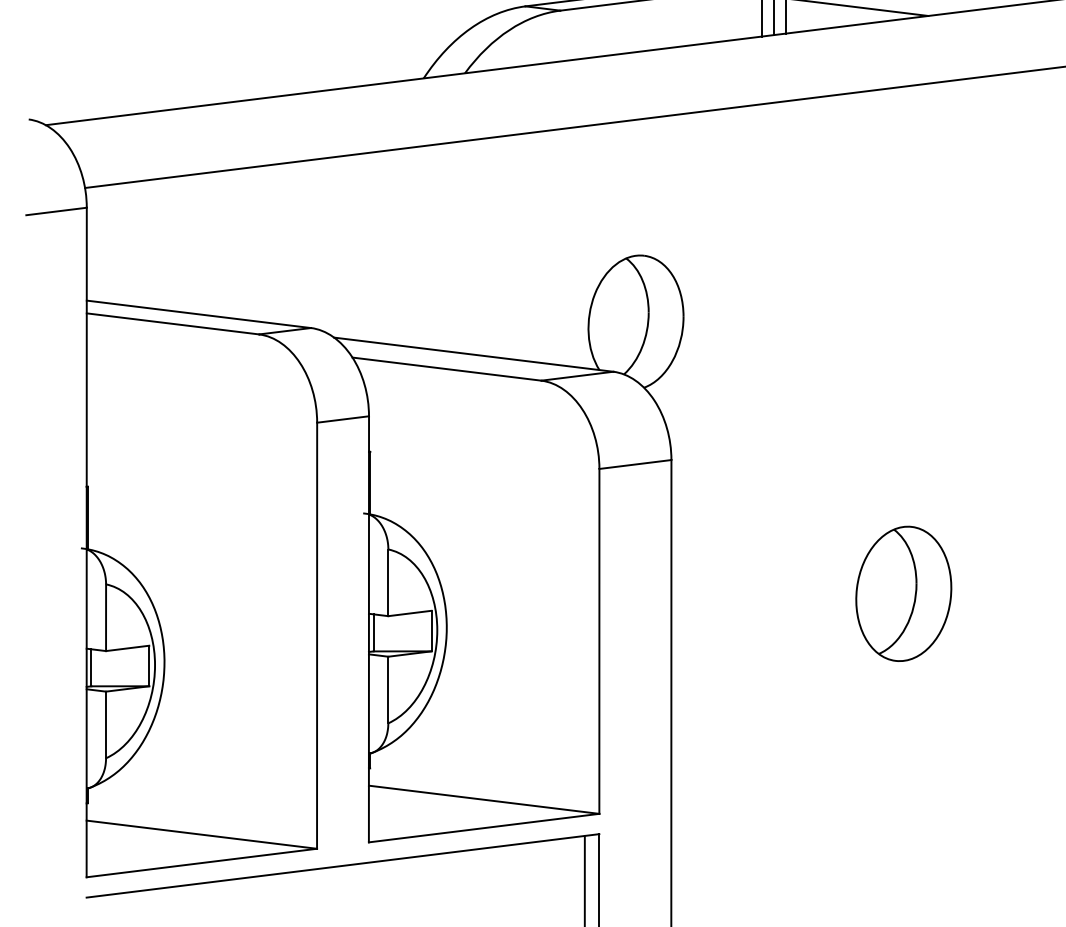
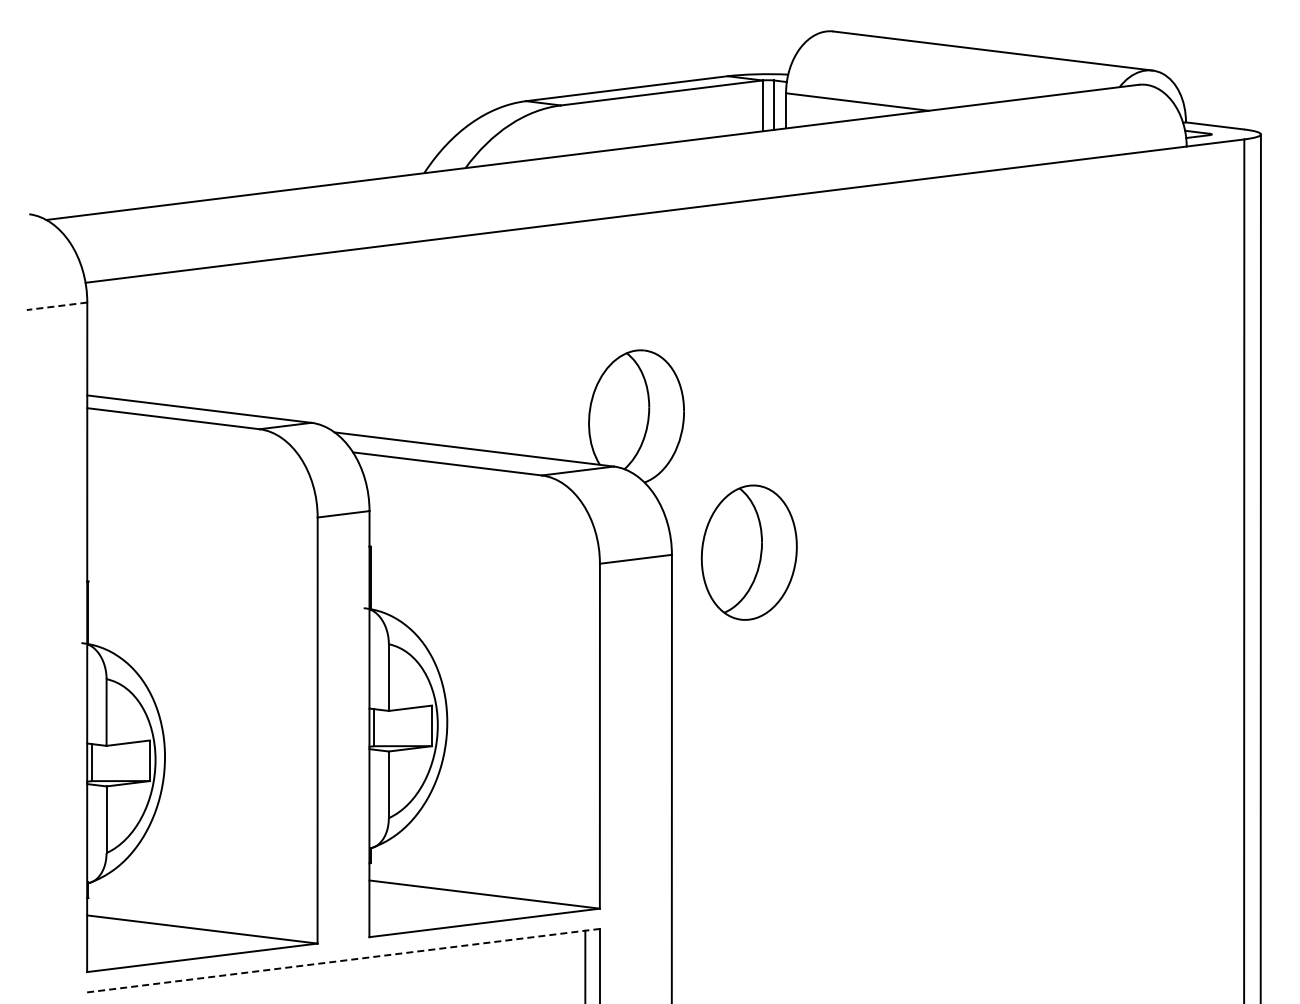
line: (55, 211) -> (56, 306), solid -> dashed
part: (902, 593) -> (748, 552), moved
line: (342, 865) -> (343, 960), solid -> dashed

